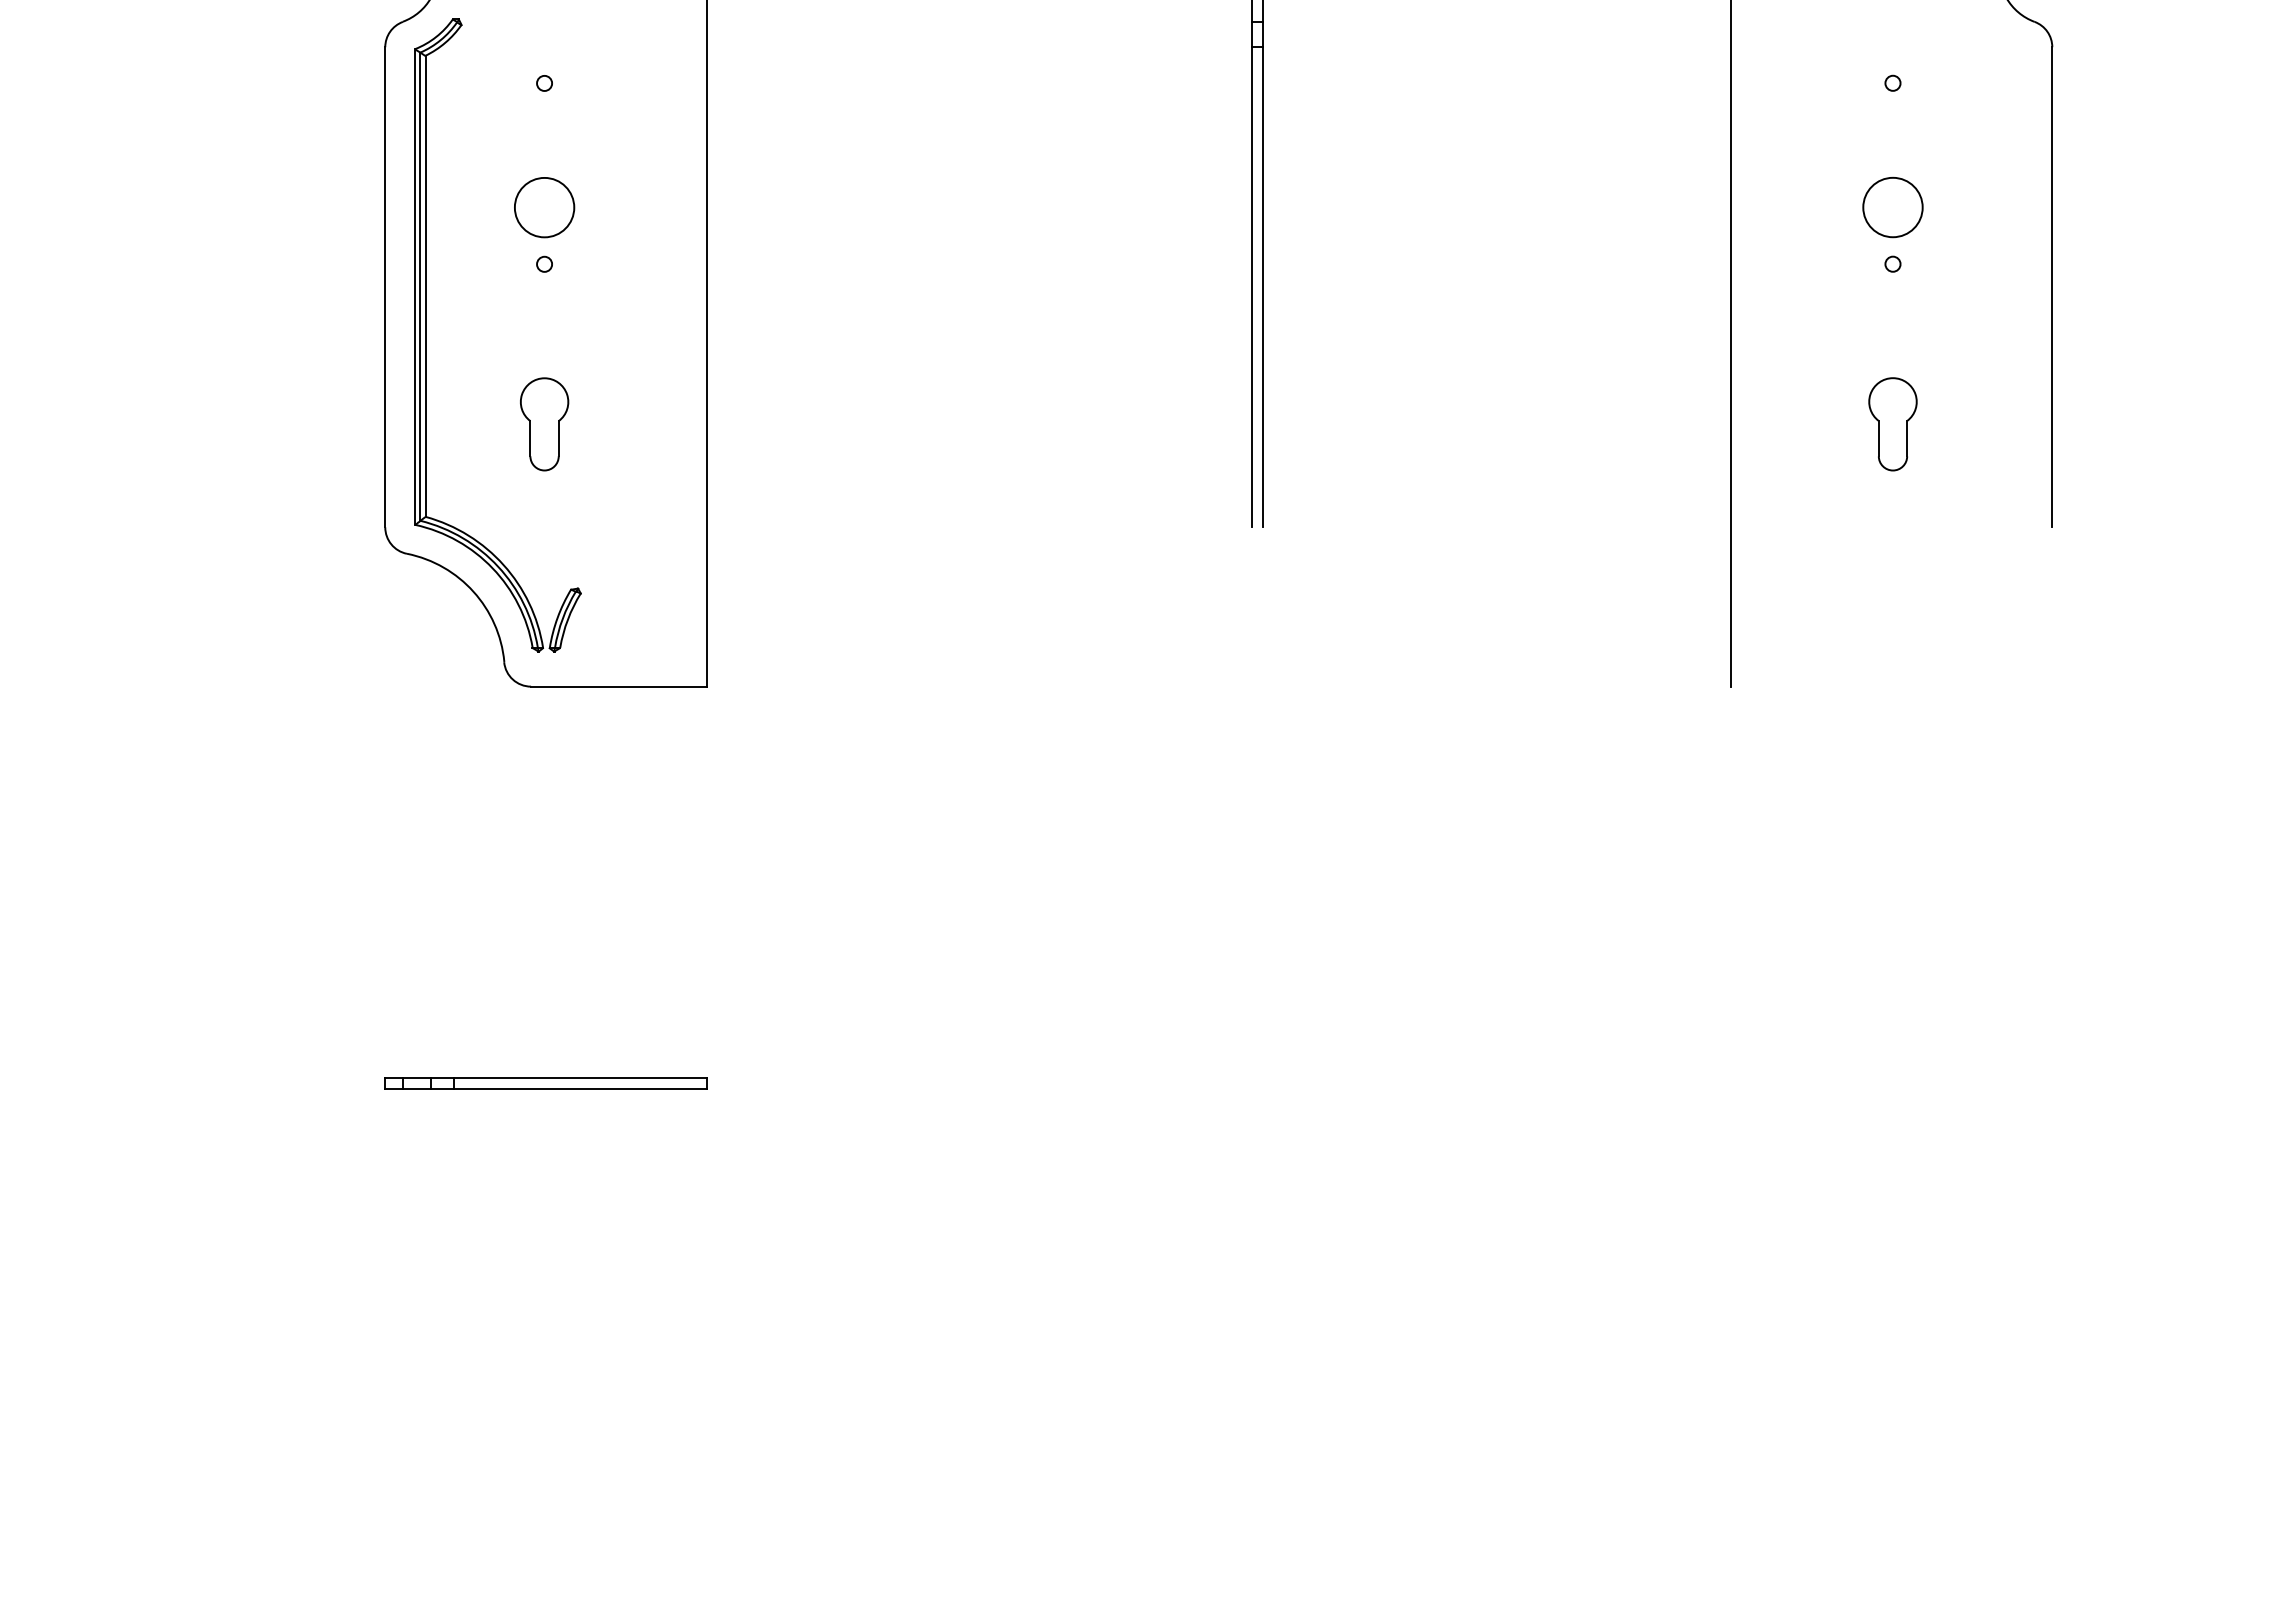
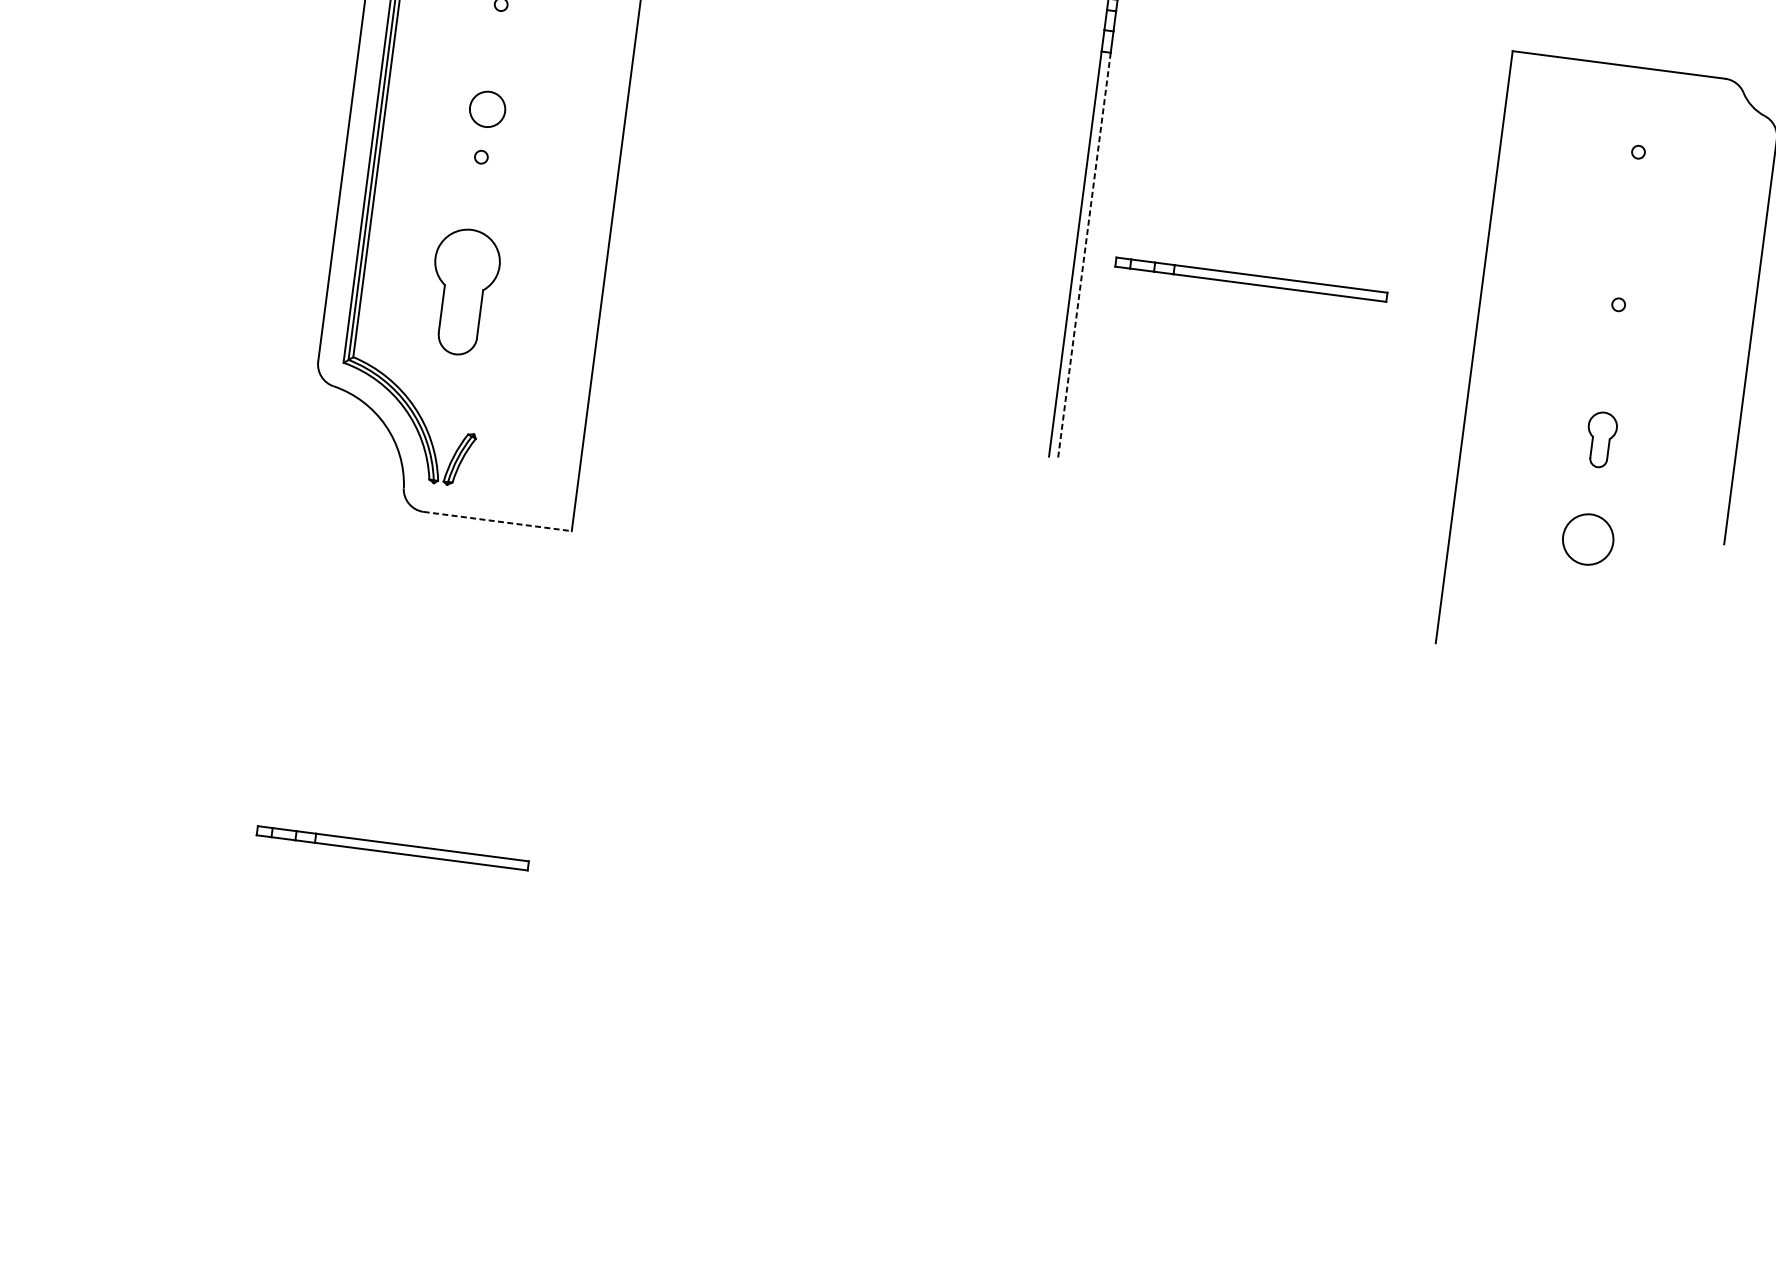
circle: (544, 207) -> (487, 109), size x0.7
circle: (1892, 207) -> (1587, 539), moved
line: (1262, 287) -> (1084, 255), solid -> dashed
part: (1460, 290) -> (1251, 279), added
part: (544, 424) -> (463, 292), size x1.6
part: (1892, 424) -> (1600, 439), size x0.7
line: (618, 686) -> (497, 521), solid -> dashed

